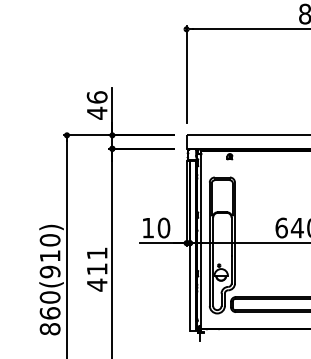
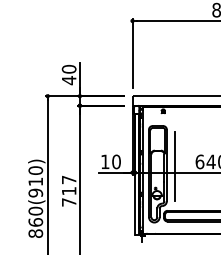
text: (96, 97) -> (68, 69), 46 -> 40
line: (246, 234) -> (175, 166), added
text: (97, 269) -> (69, 191), 411 -> 717

